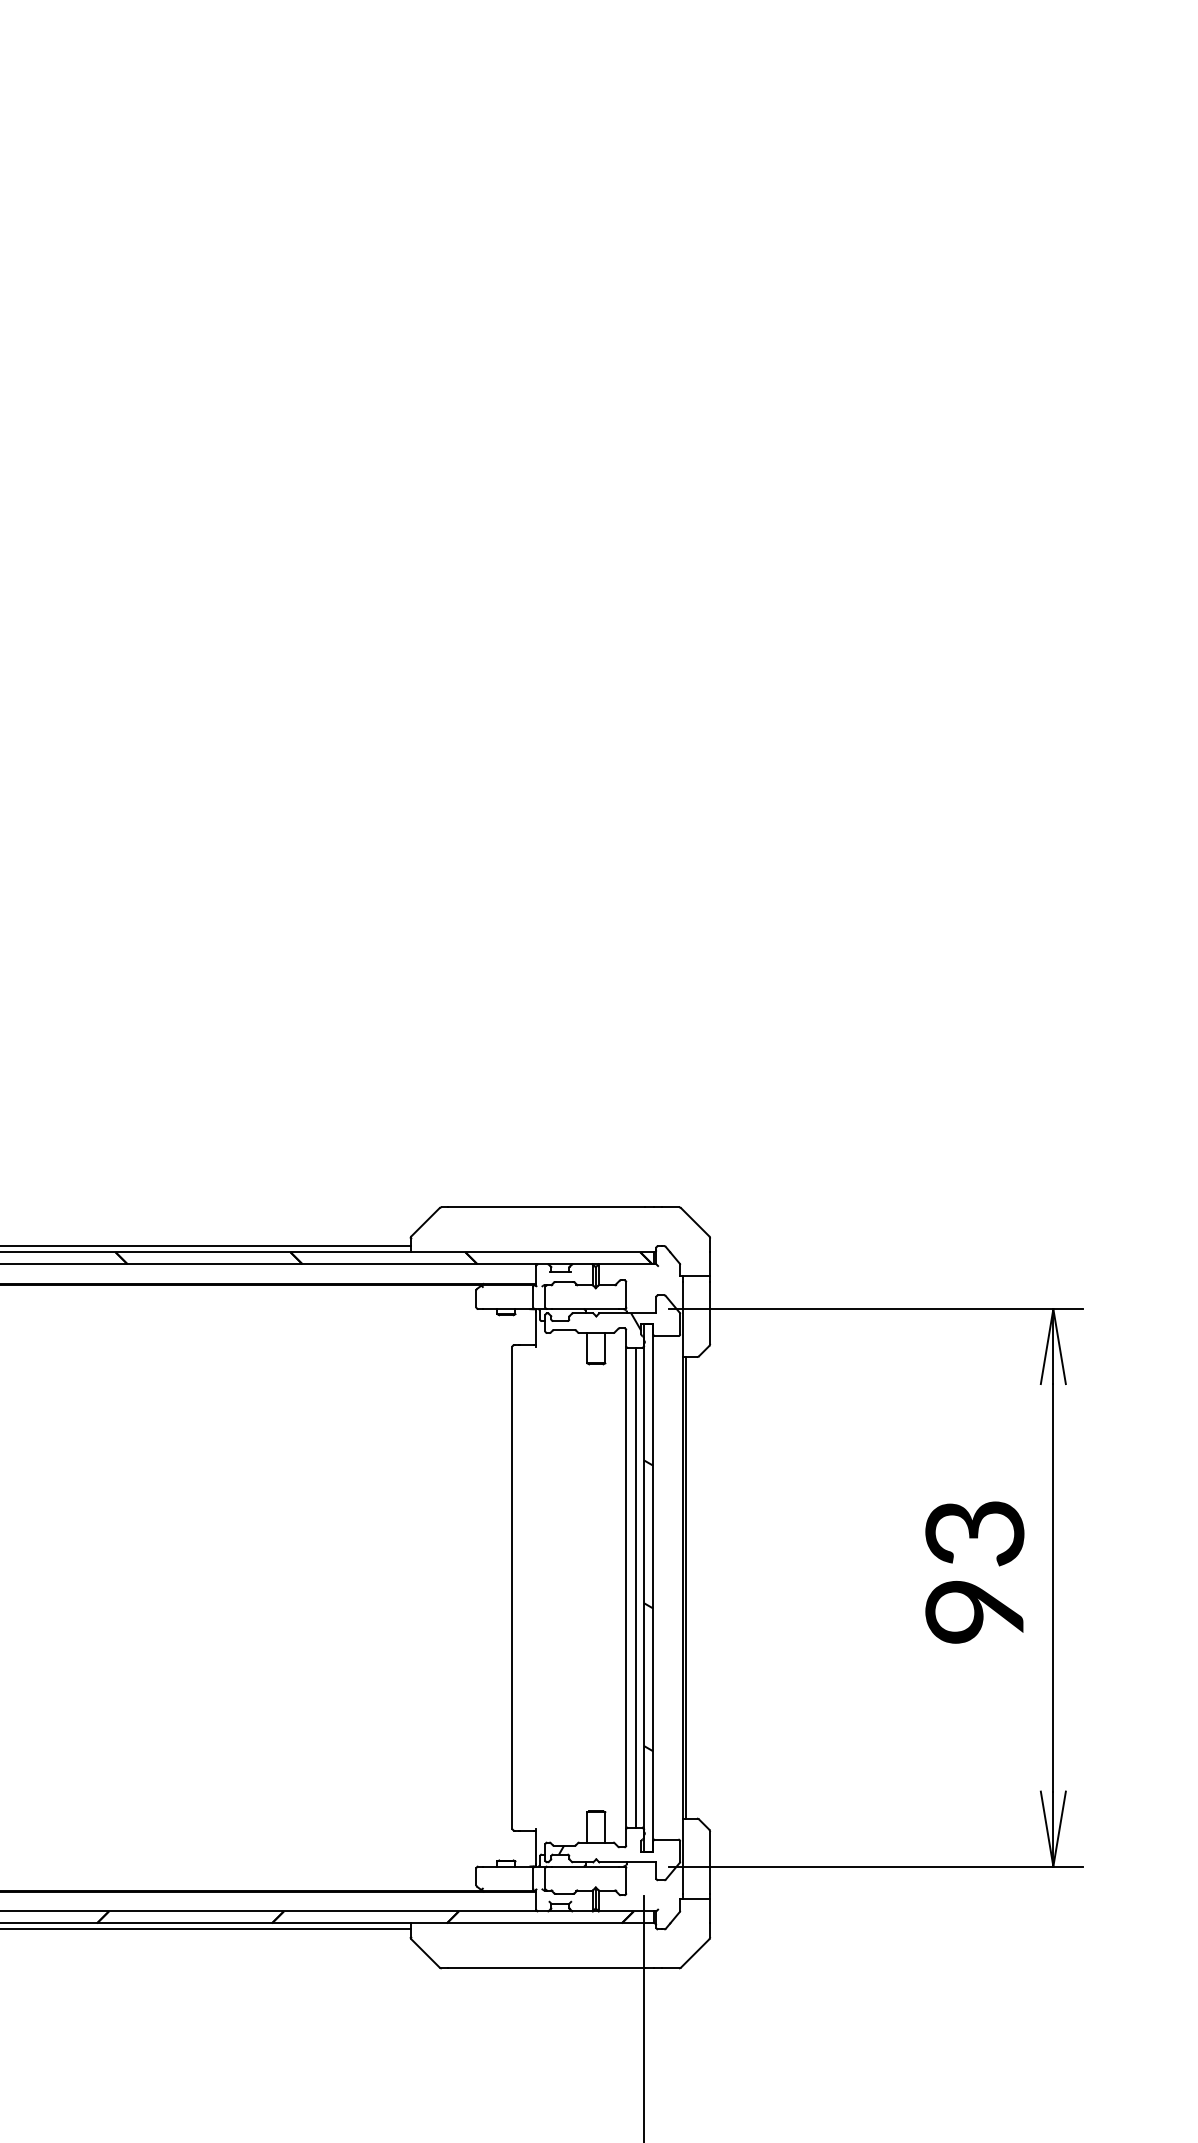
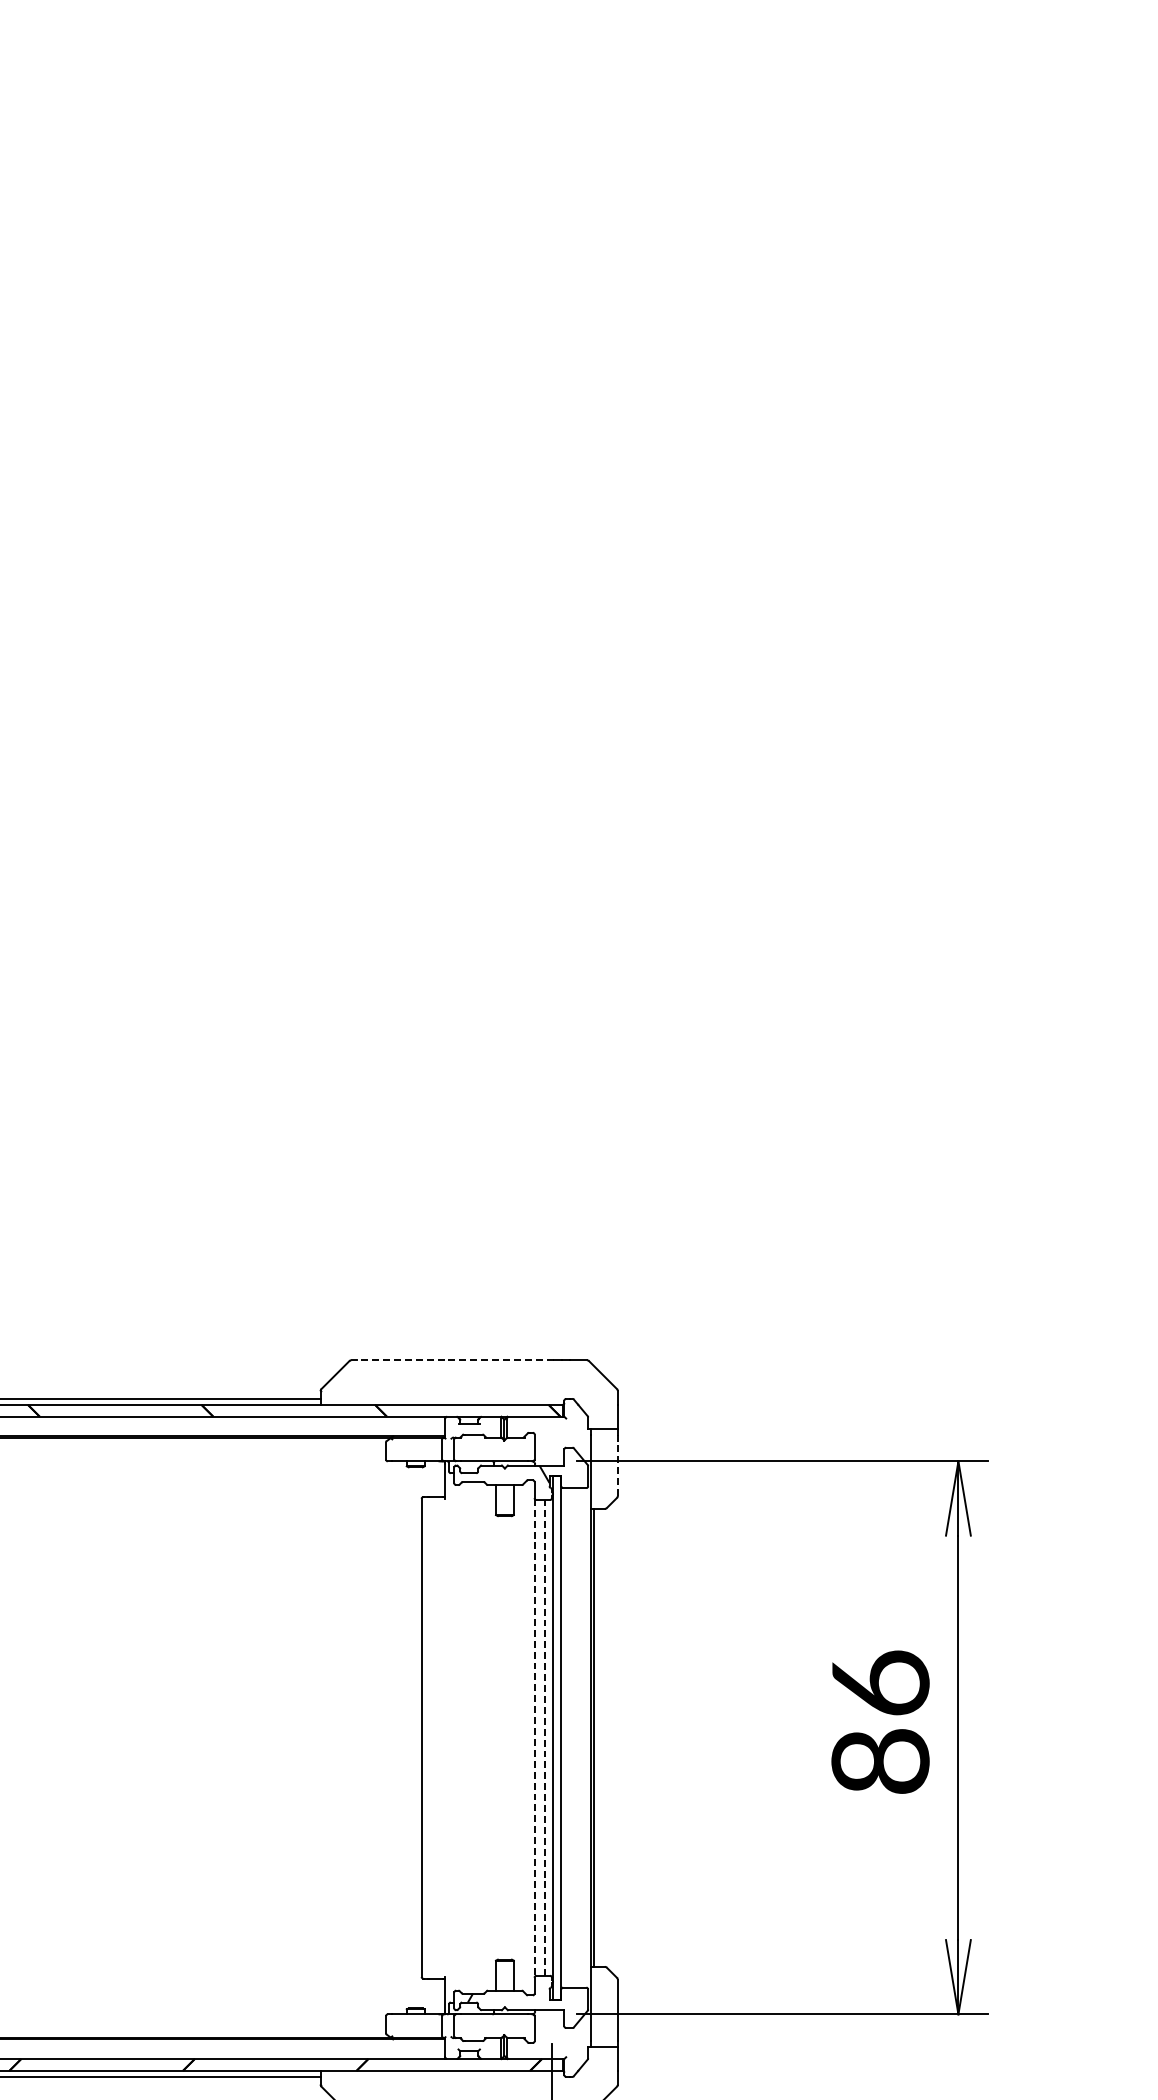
line: (546, 1207) -> (455, 1360), solid -> dashed
line: (710, 1313) -> (618, 1465), solid -> dashed
text: (974, 1571) -> (880, 1721), 93 -> 86
line: (626, 1587) -> (534, 1737), solid -> dashed
line: (636, 1587) -> (544, 1737), solid -> dashed
hatch: (648, 1605) -> (556, 1755), removed

